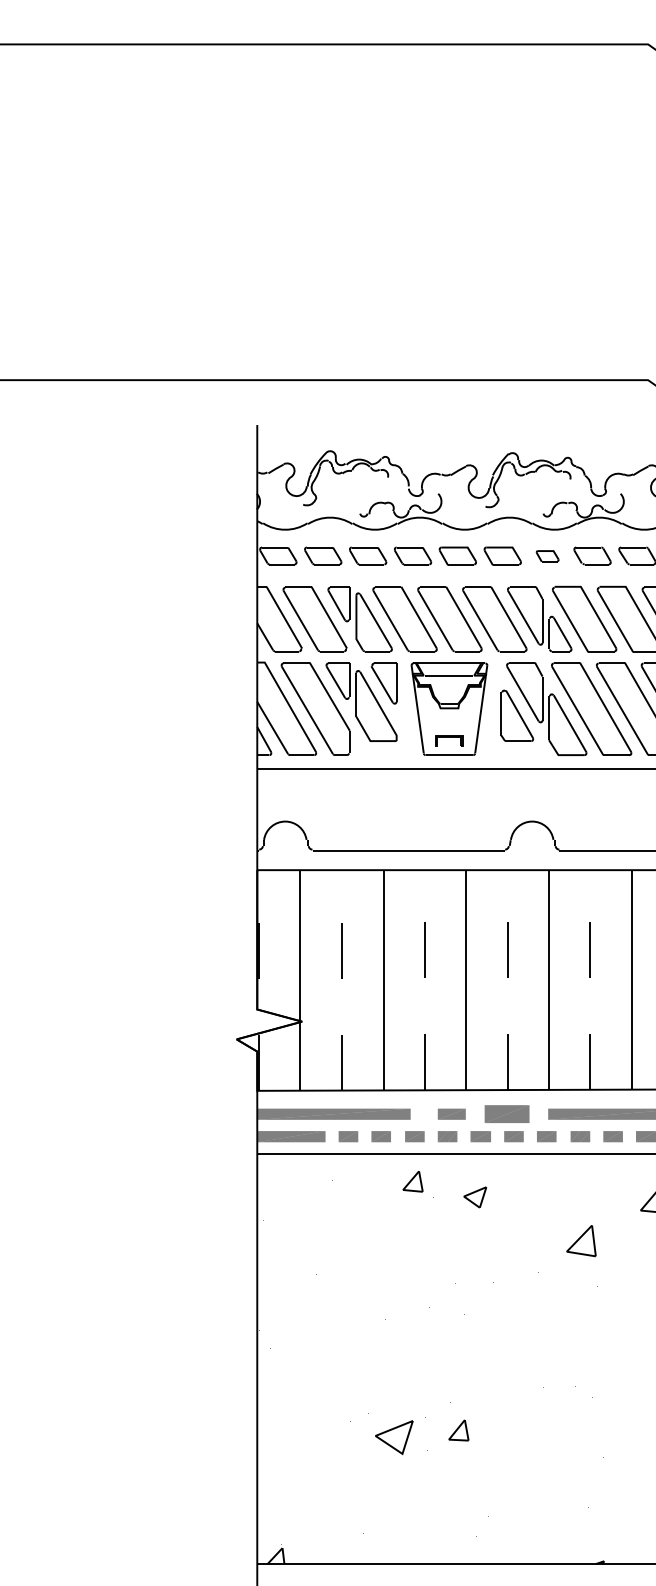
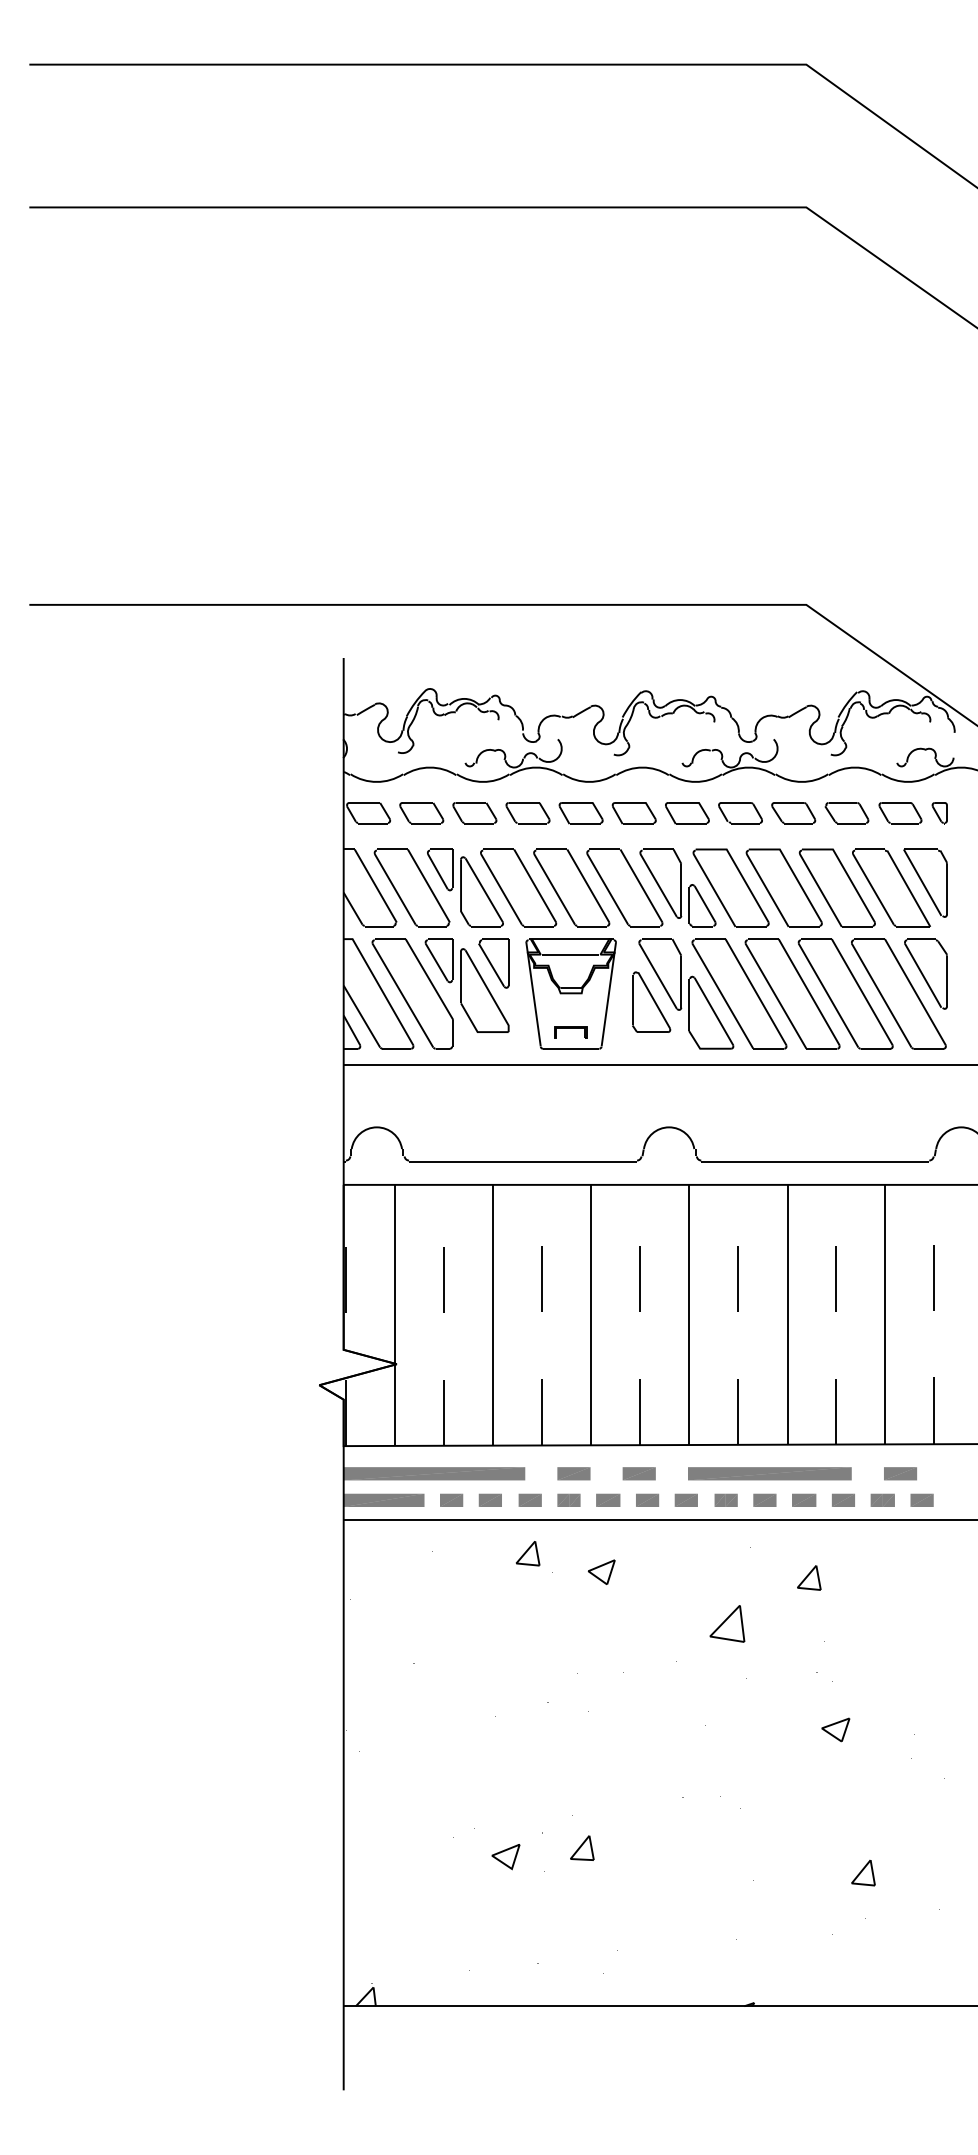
part: (547, 556) -> (687, 813), size x1.67
part: (506, 1113) -> (638, 1473), size x0.62
part: (393, 1438) -> (505, 1857), size x0.62

